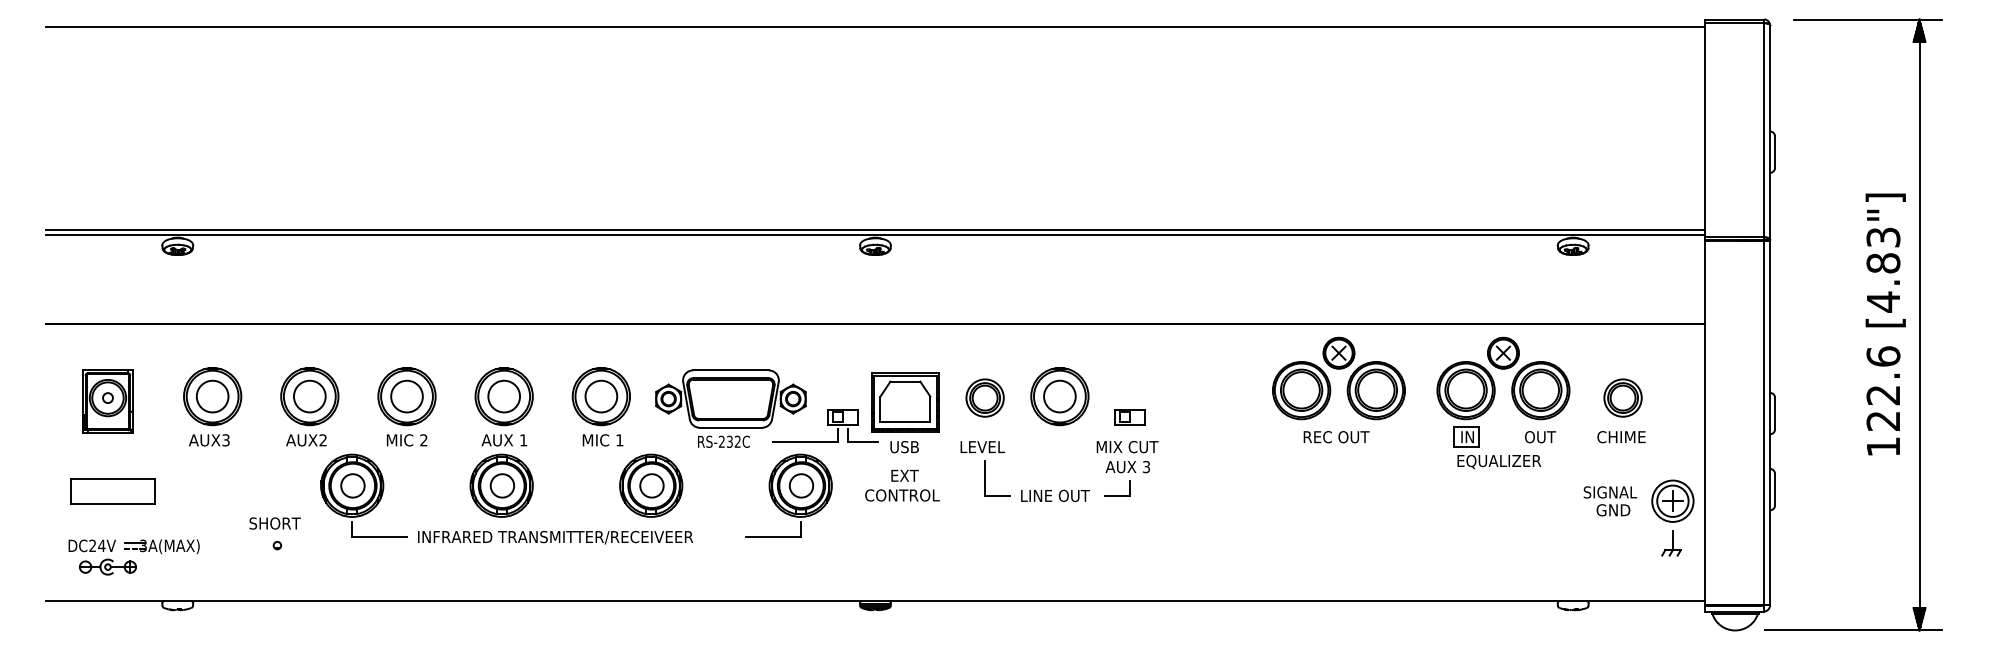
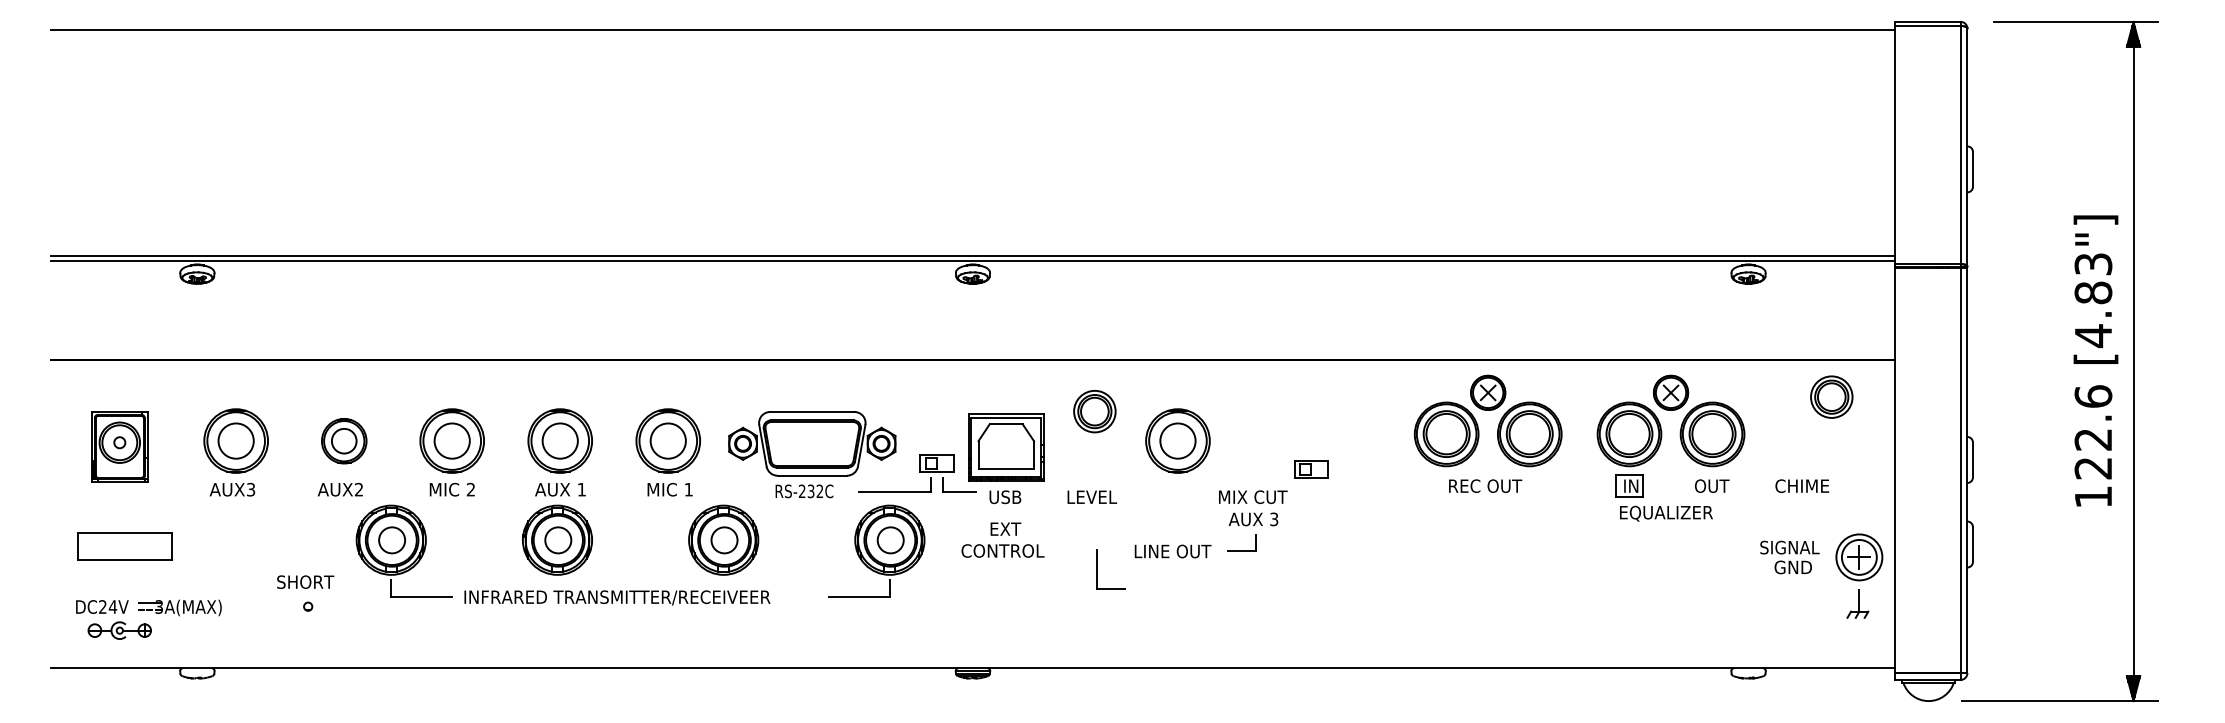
part: (309, 396) -> (343, 440), size x0.7
part: (984, 397) -> (1094, 410), moved
part: (1622, 397) -> (1831, 396), moved
part: (1129, 417) -> (1310, 469), moved
part: (985, 478) -> (1097, 569), moved

